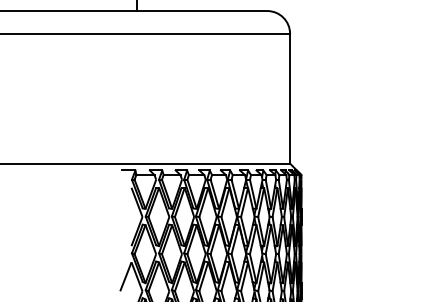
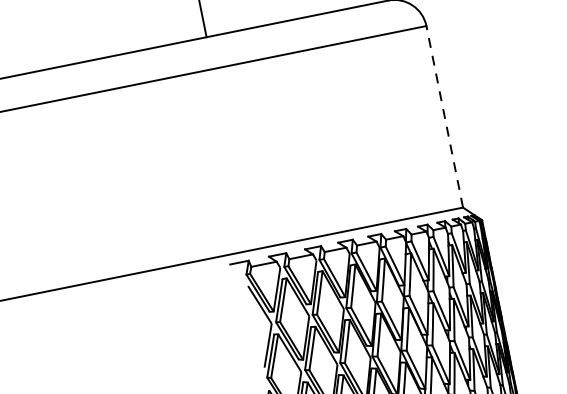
line: (290, 98) -> (445, 116), solid -> dashed

